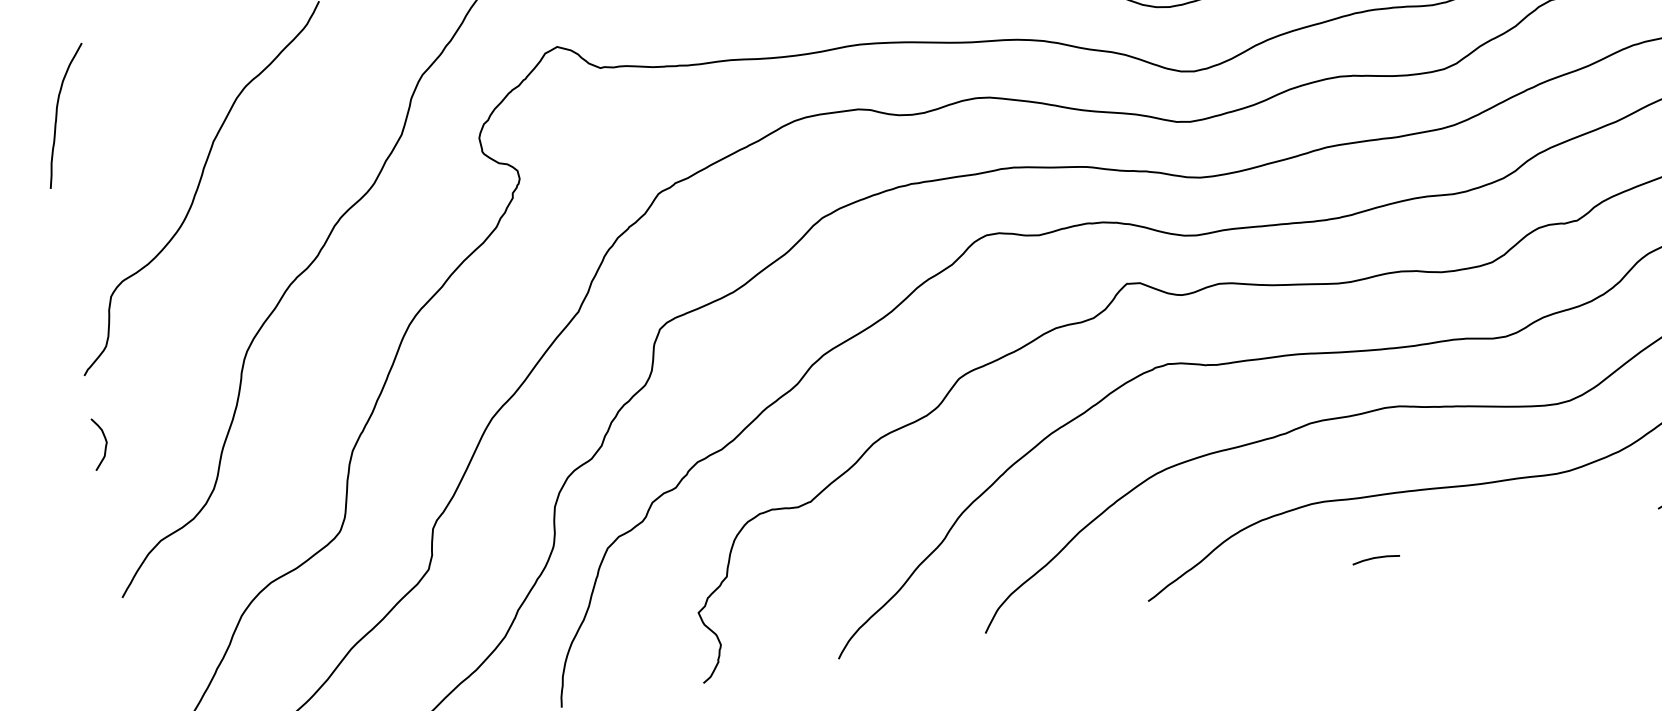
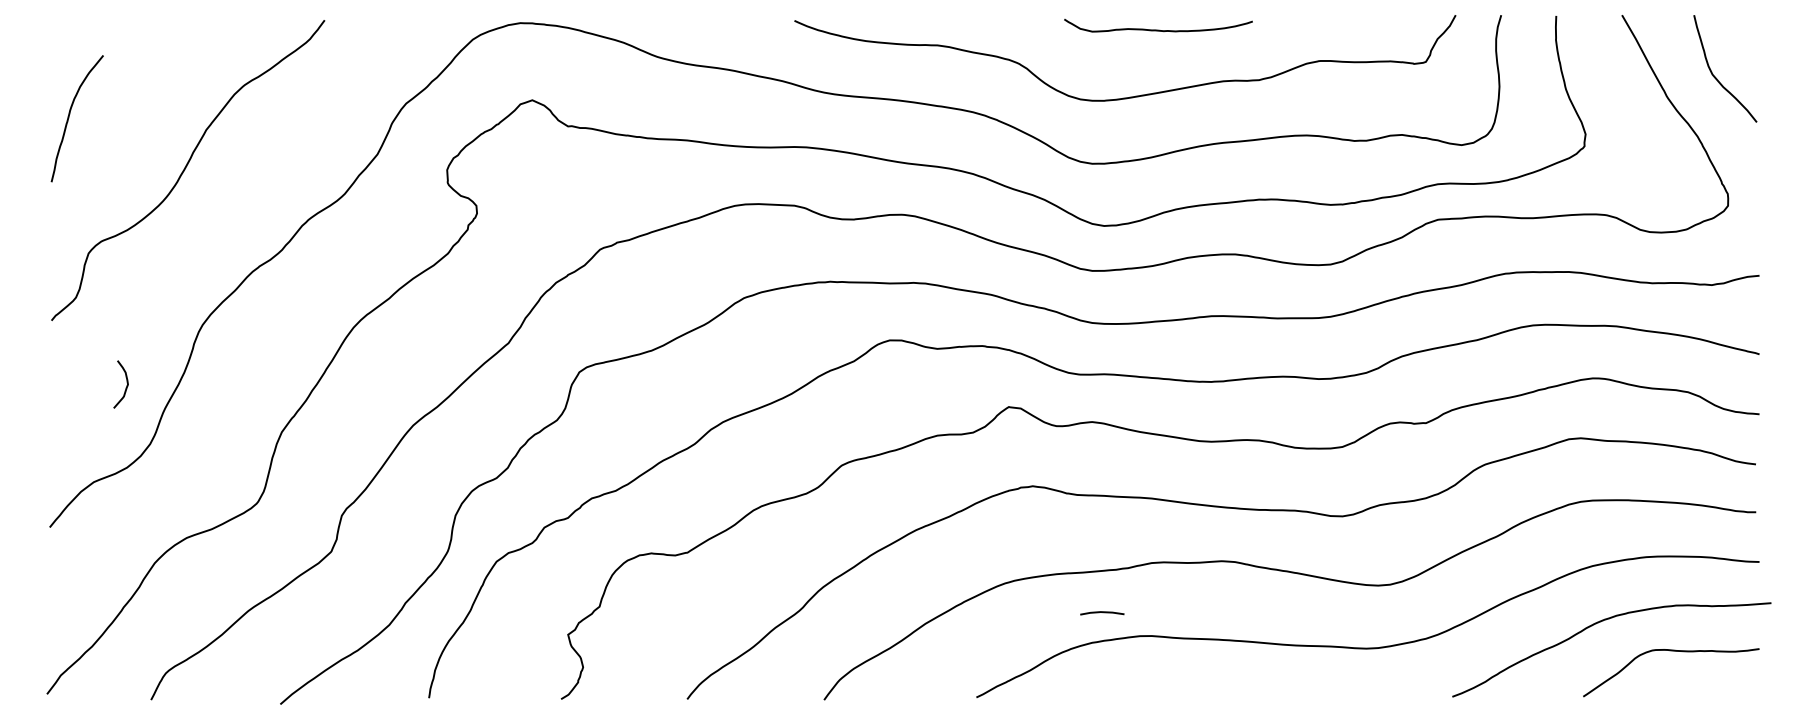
curve: (57, 117) -> (69, 118), moved
curve: (104, 446) -> (125, 387), moved
line: (1376, 559) -> (1102, 613), moved

